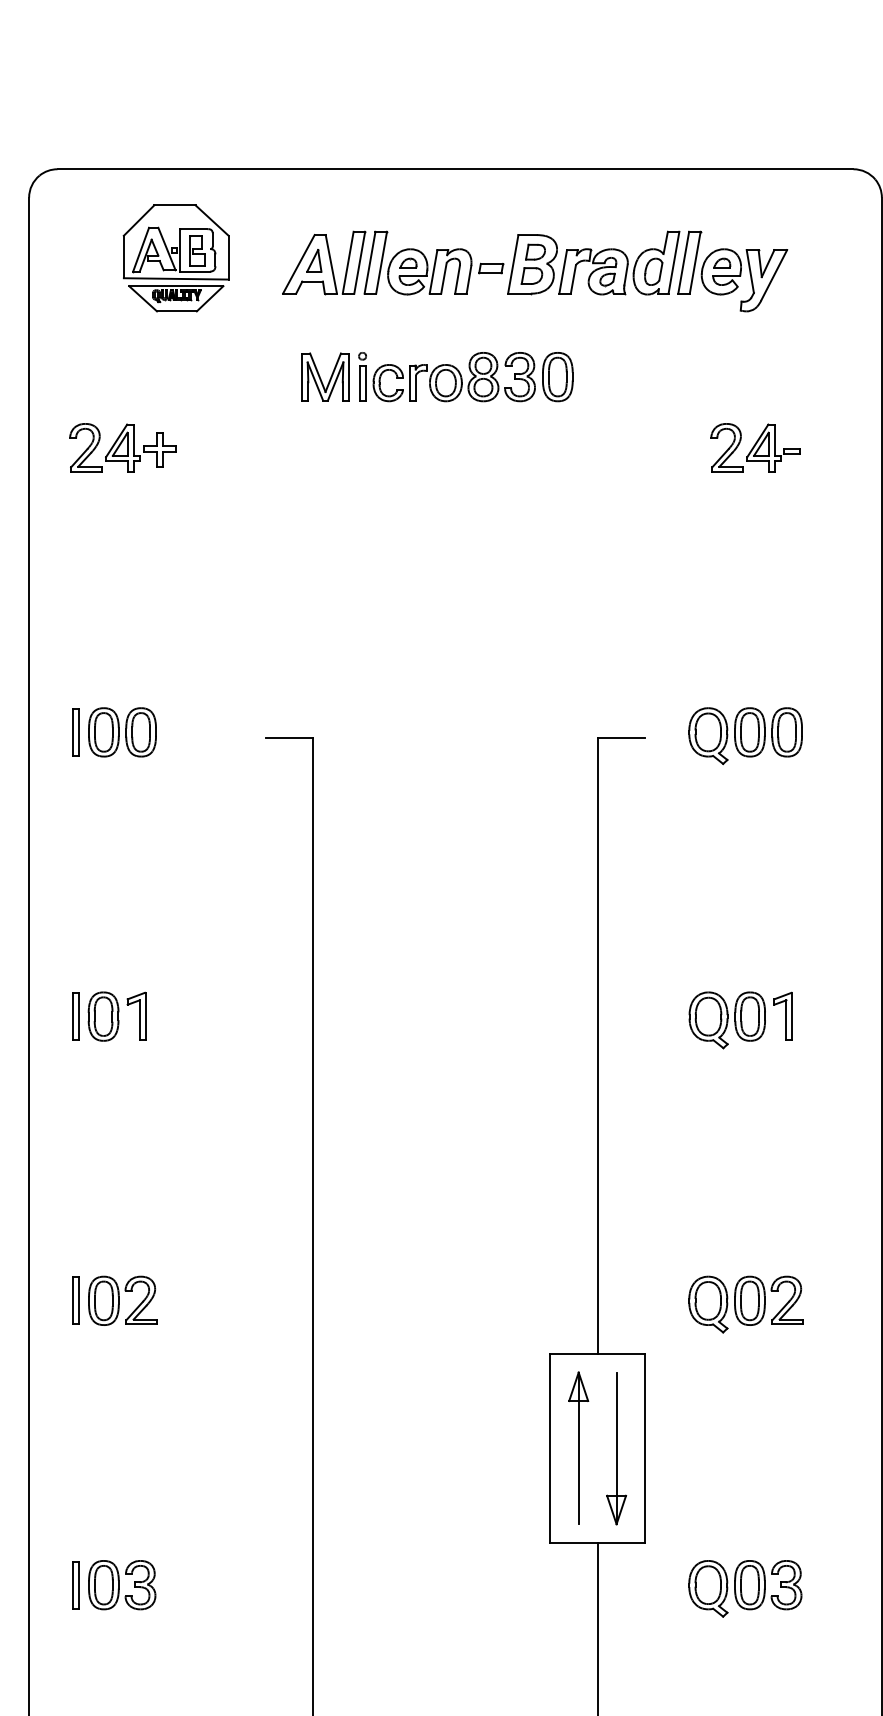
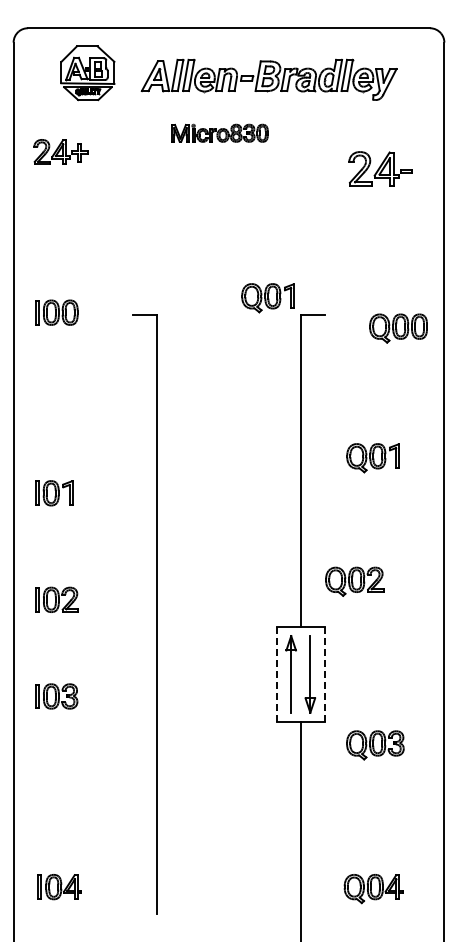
part: (438, 377) -> (220, 133), size x0.7
part: (121, 446) -> (60, 151), moved
part: (755, 446) -> (380, 168), size x1.4
part: (531, 704) -> (267, 298), added
part: (745, 735) -> (398, 328), moved
part: (110, 1017) -> (54, 493), moved
part: (745, 1304) -> (354, 581), moved
line: (549, 1448) -> (276, 674), solid -> dashed
line: (644, 1448) -> (324, 674), solid -> dashed
part: (114, 1585) -> (56, 696), moved

